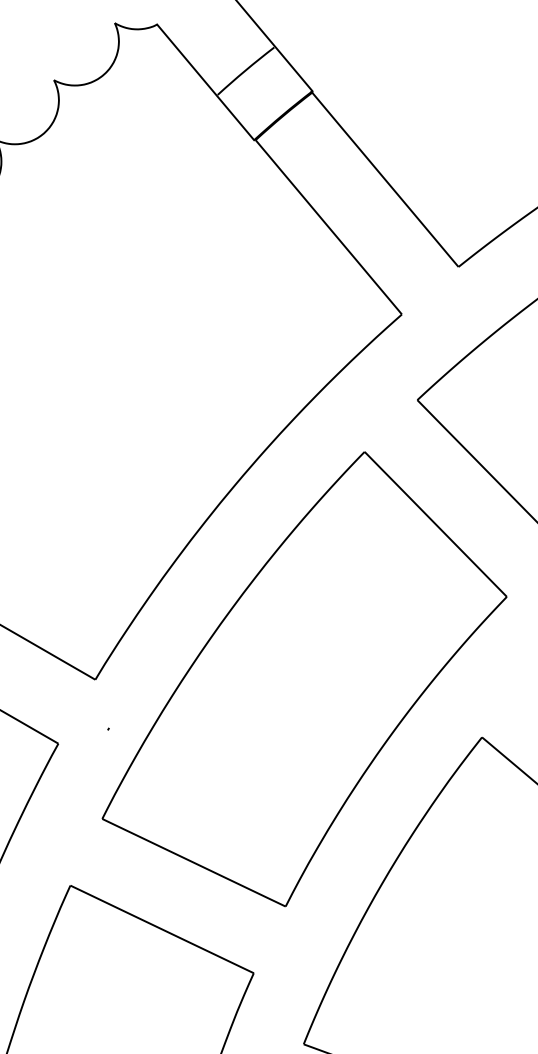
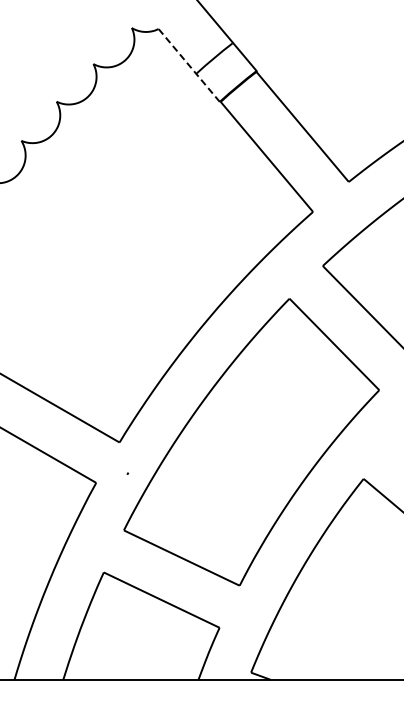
line: (206, 82) -> (189, 65), solid -> dashed

